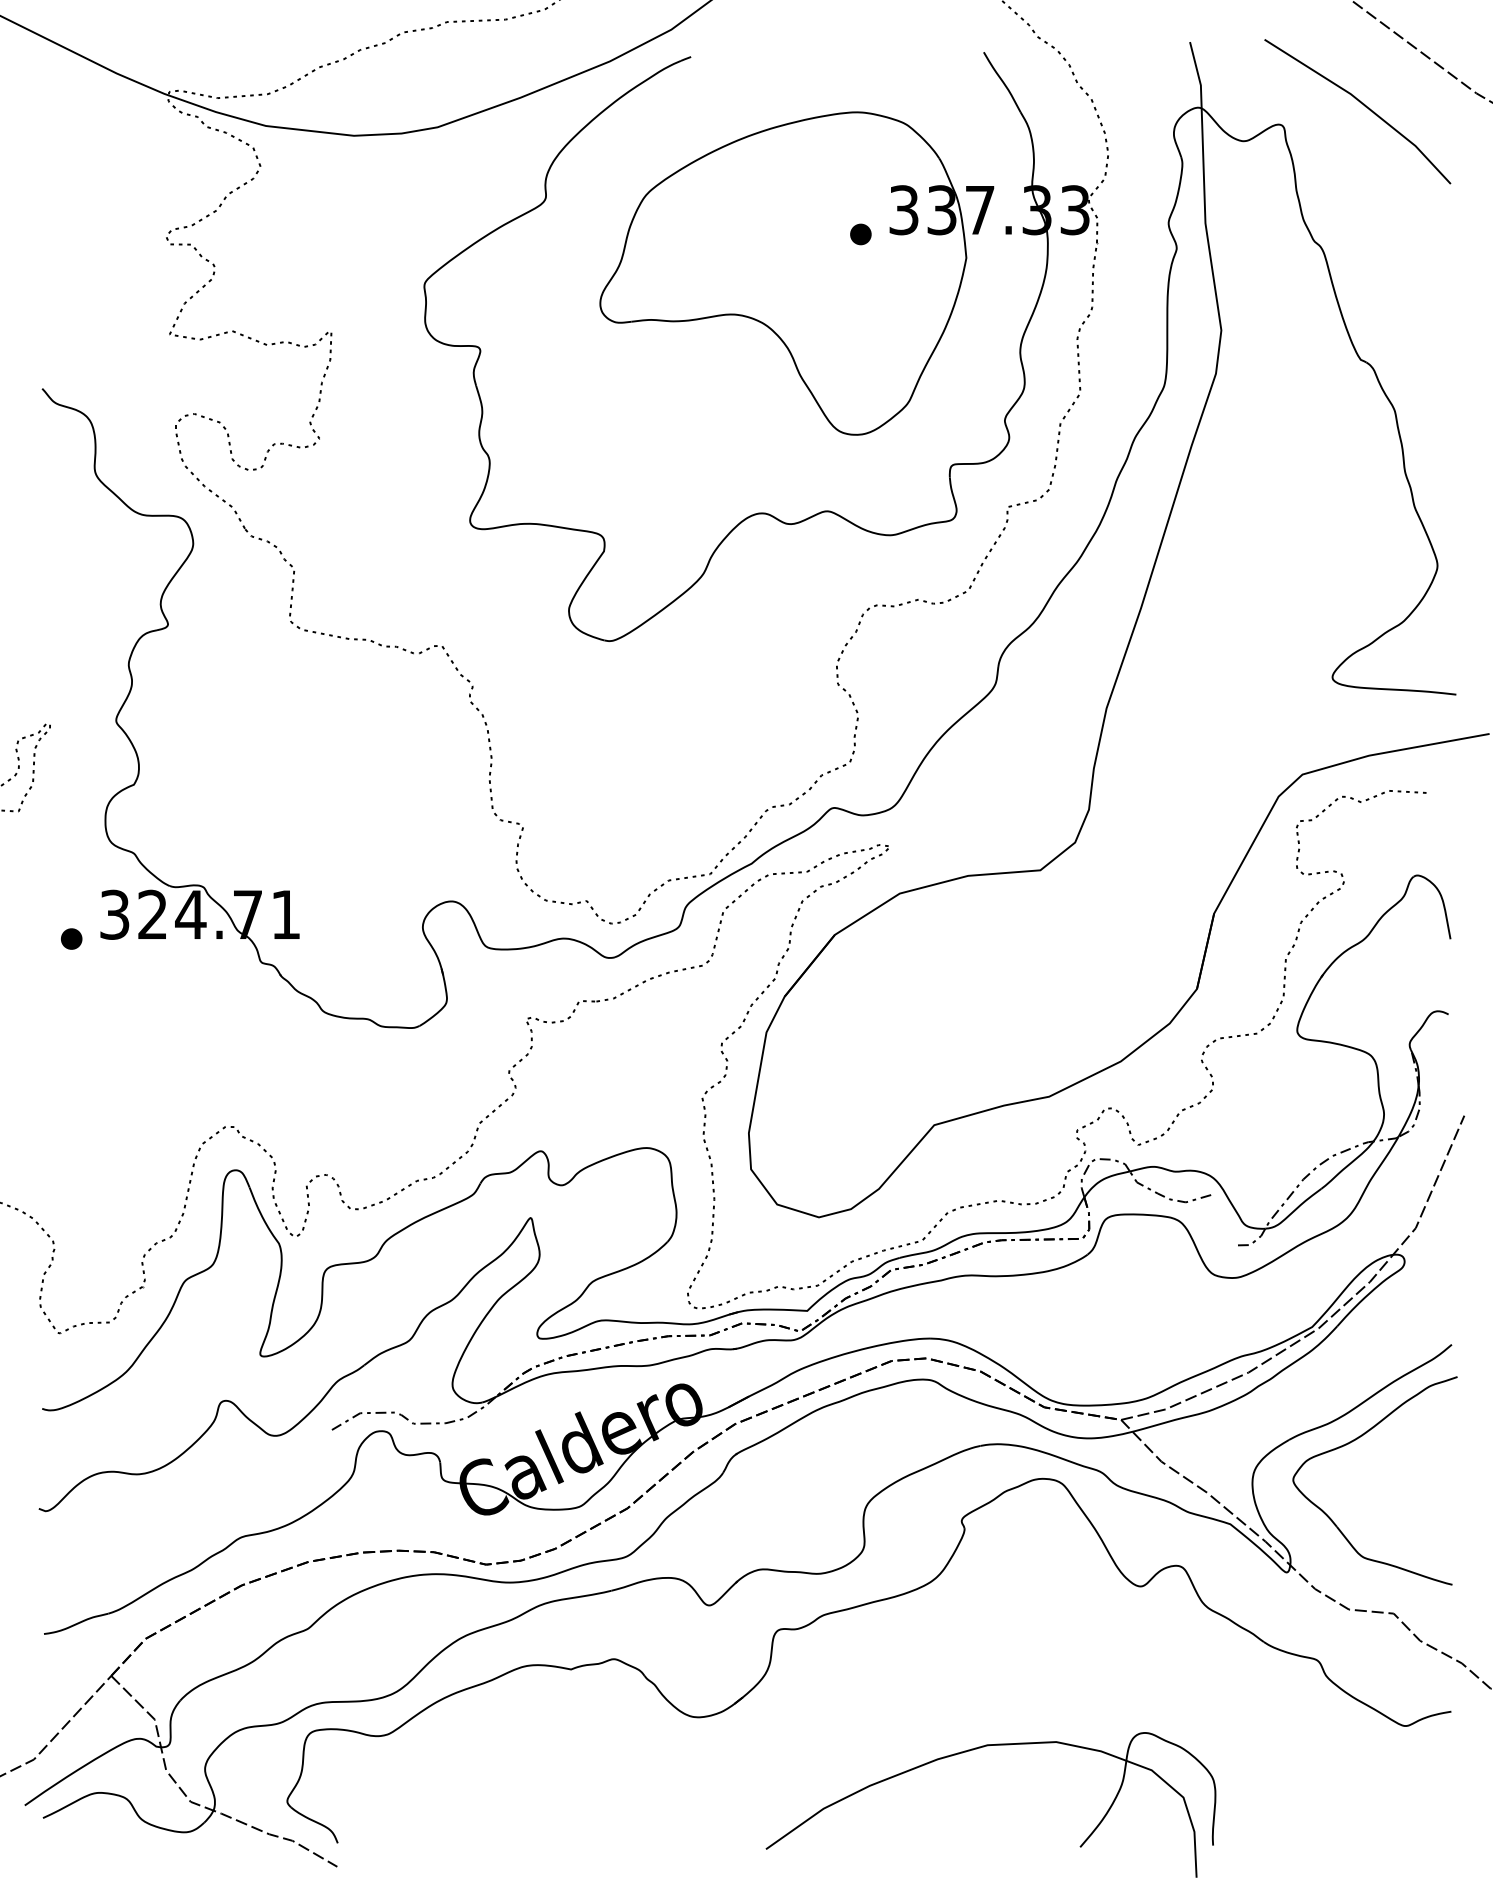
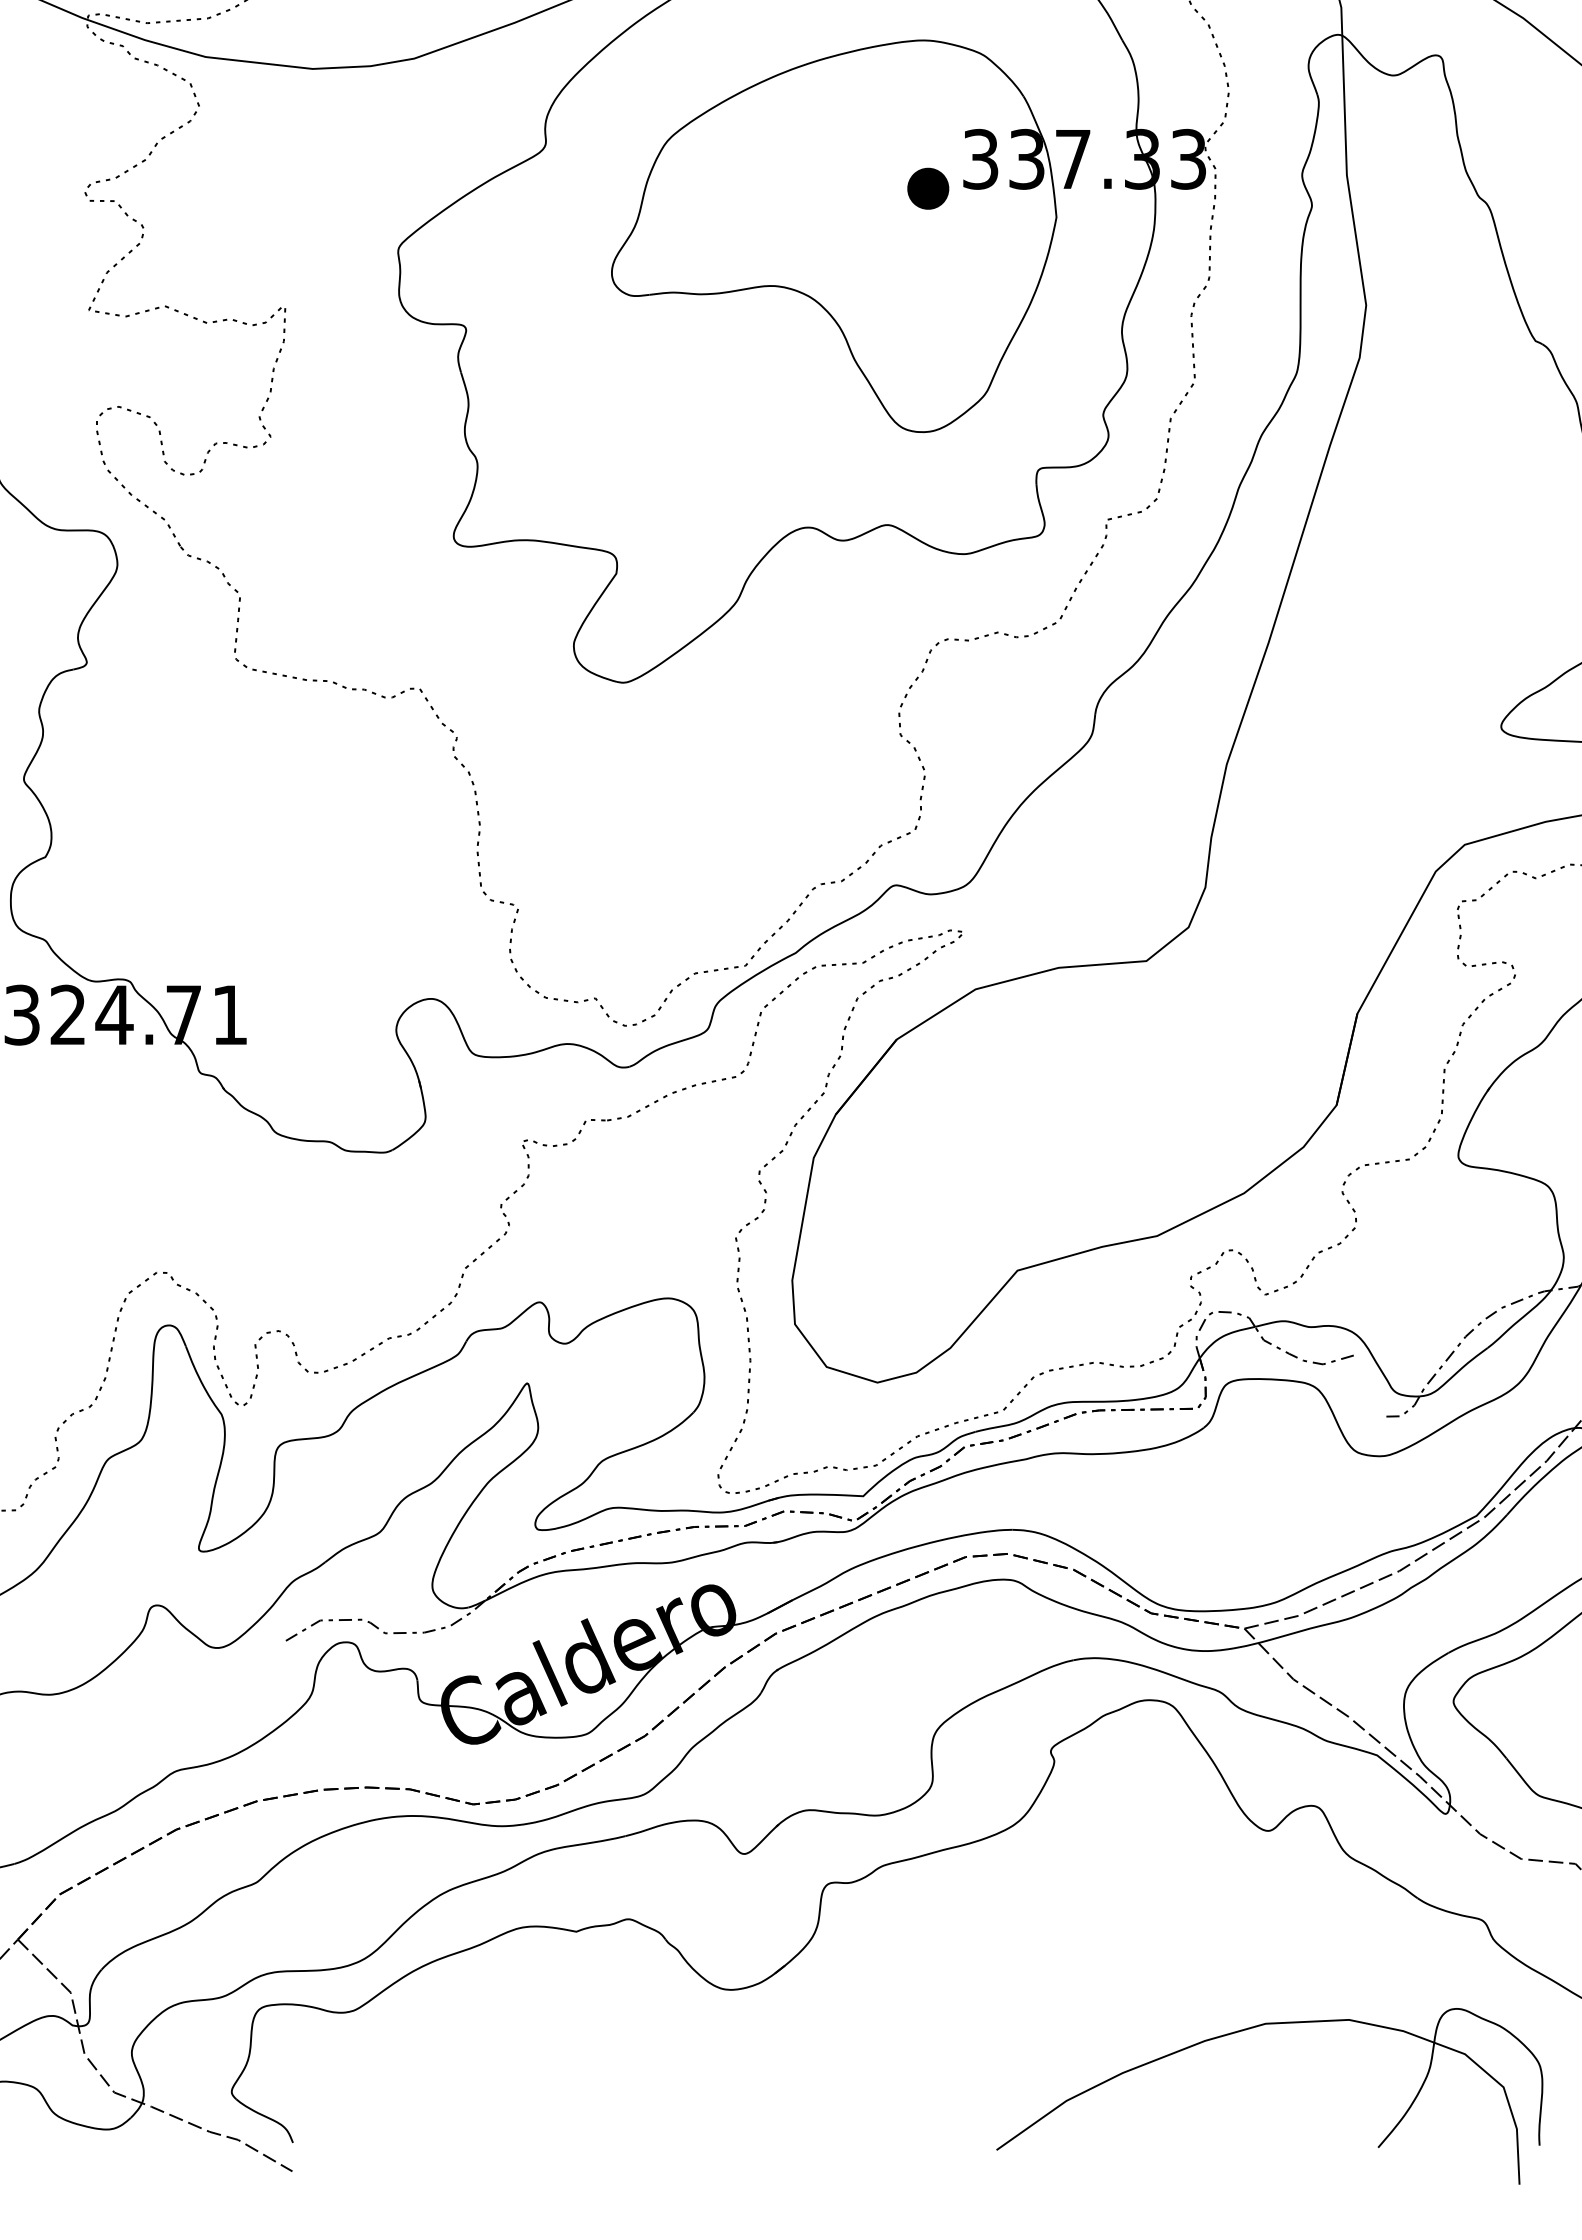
part: (860, 234) -> (927, 188), size x1.6
part: (973, 1750) -> (1248, 2030), moved

